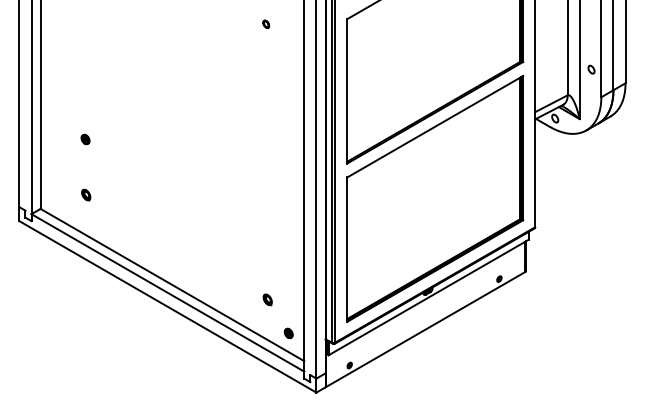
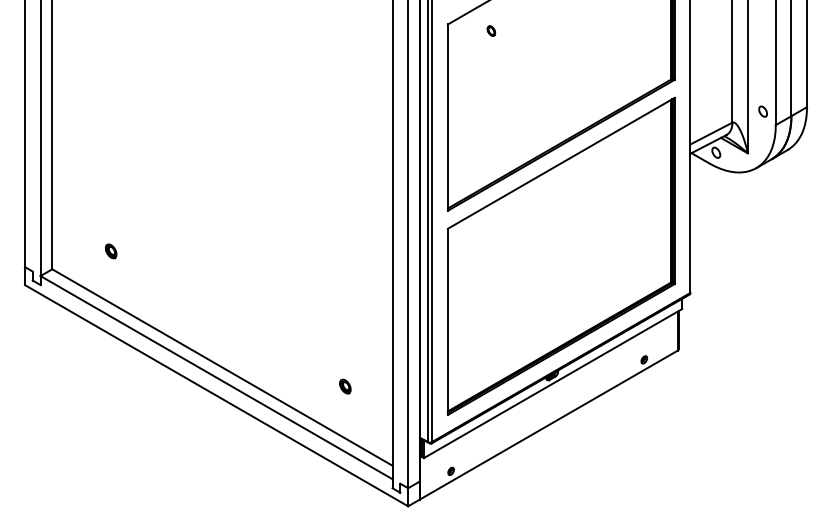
part: (266, 23) -> (491, 30), moved
part: (591, 69) -> (762, 111), moved
part: (85, 139) -> (110, 179), removed
part: (288, 333) -> (372, 429), removed

